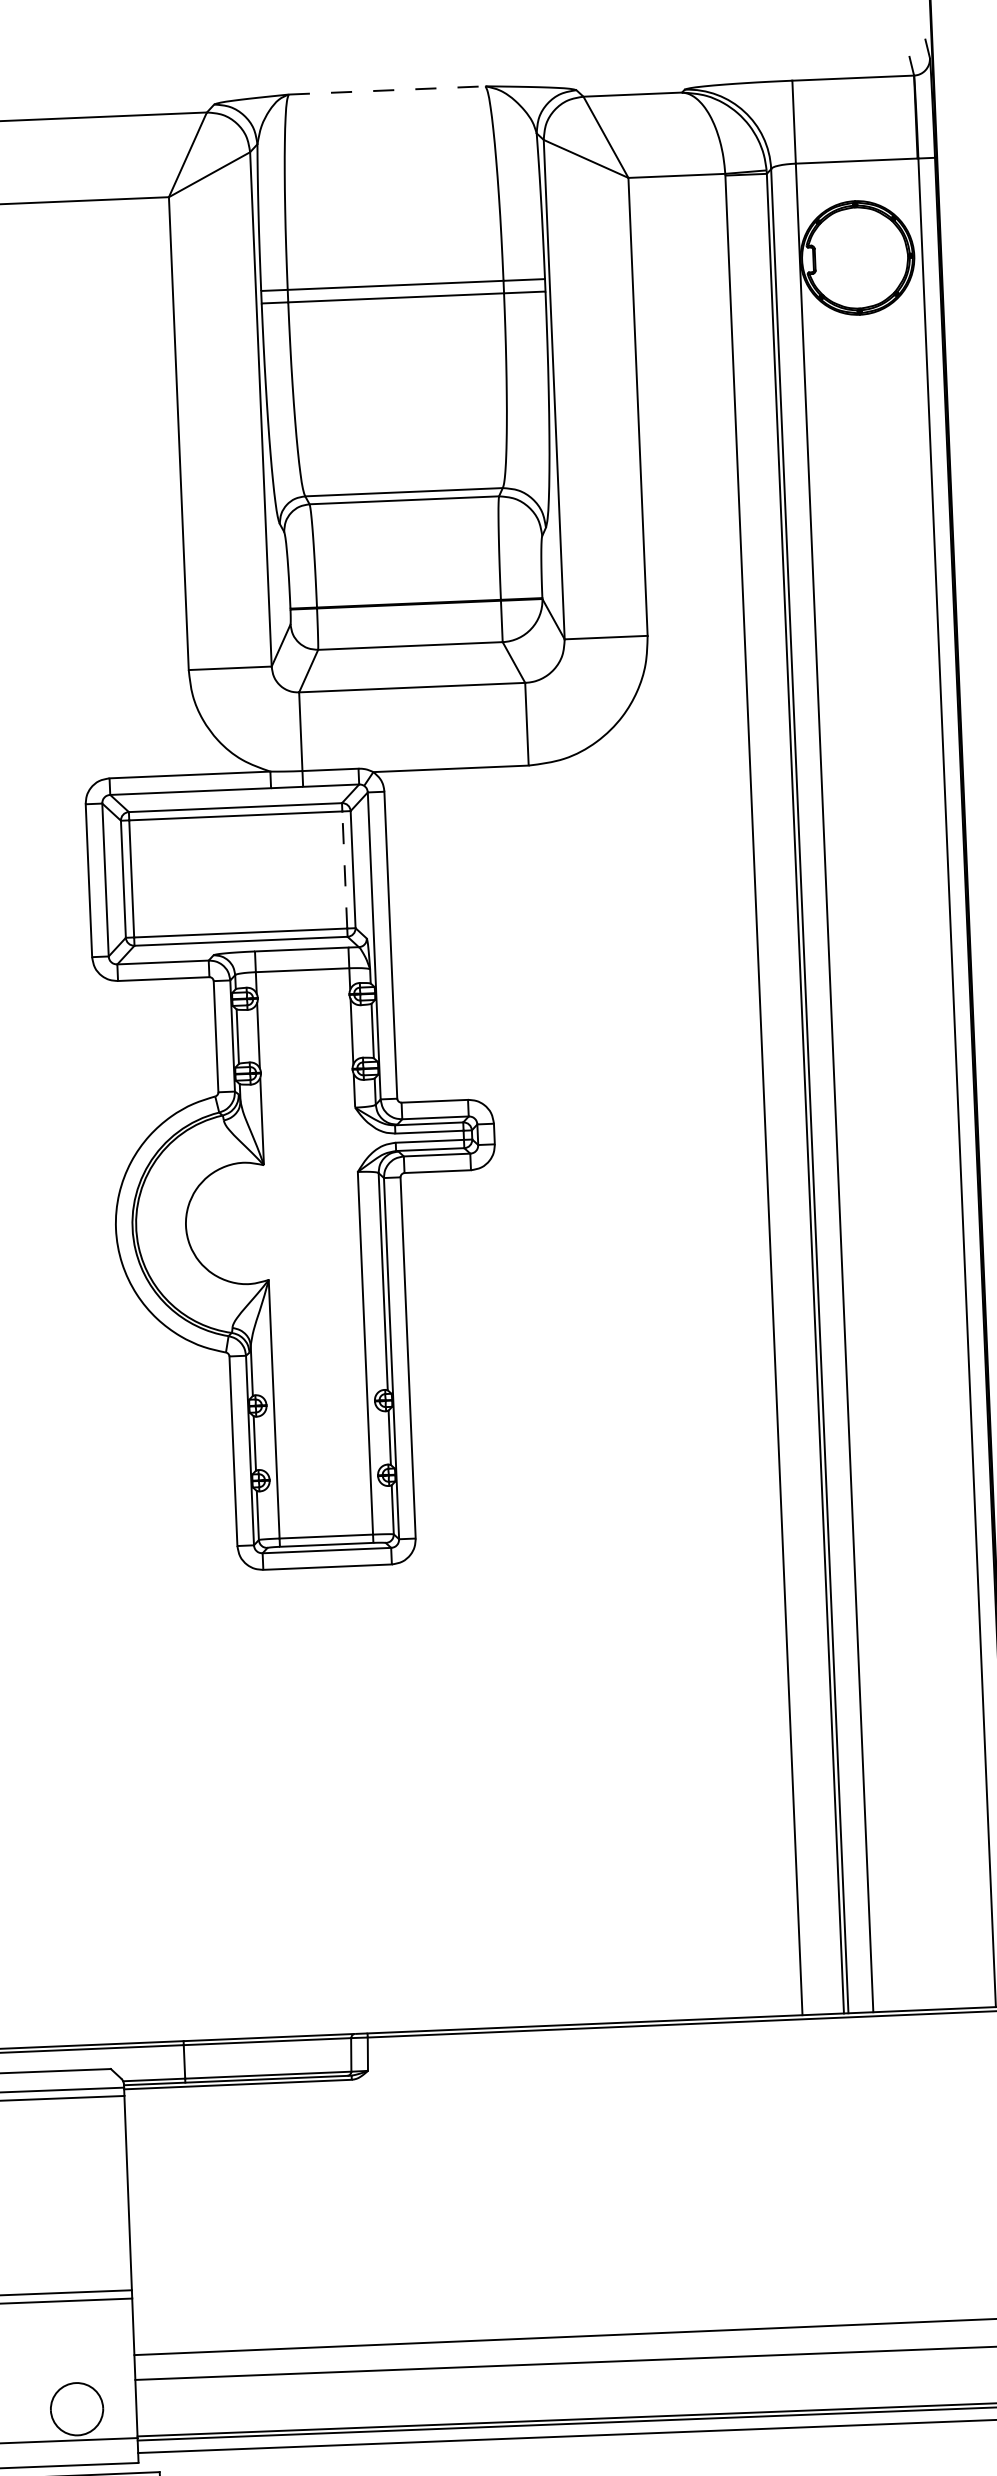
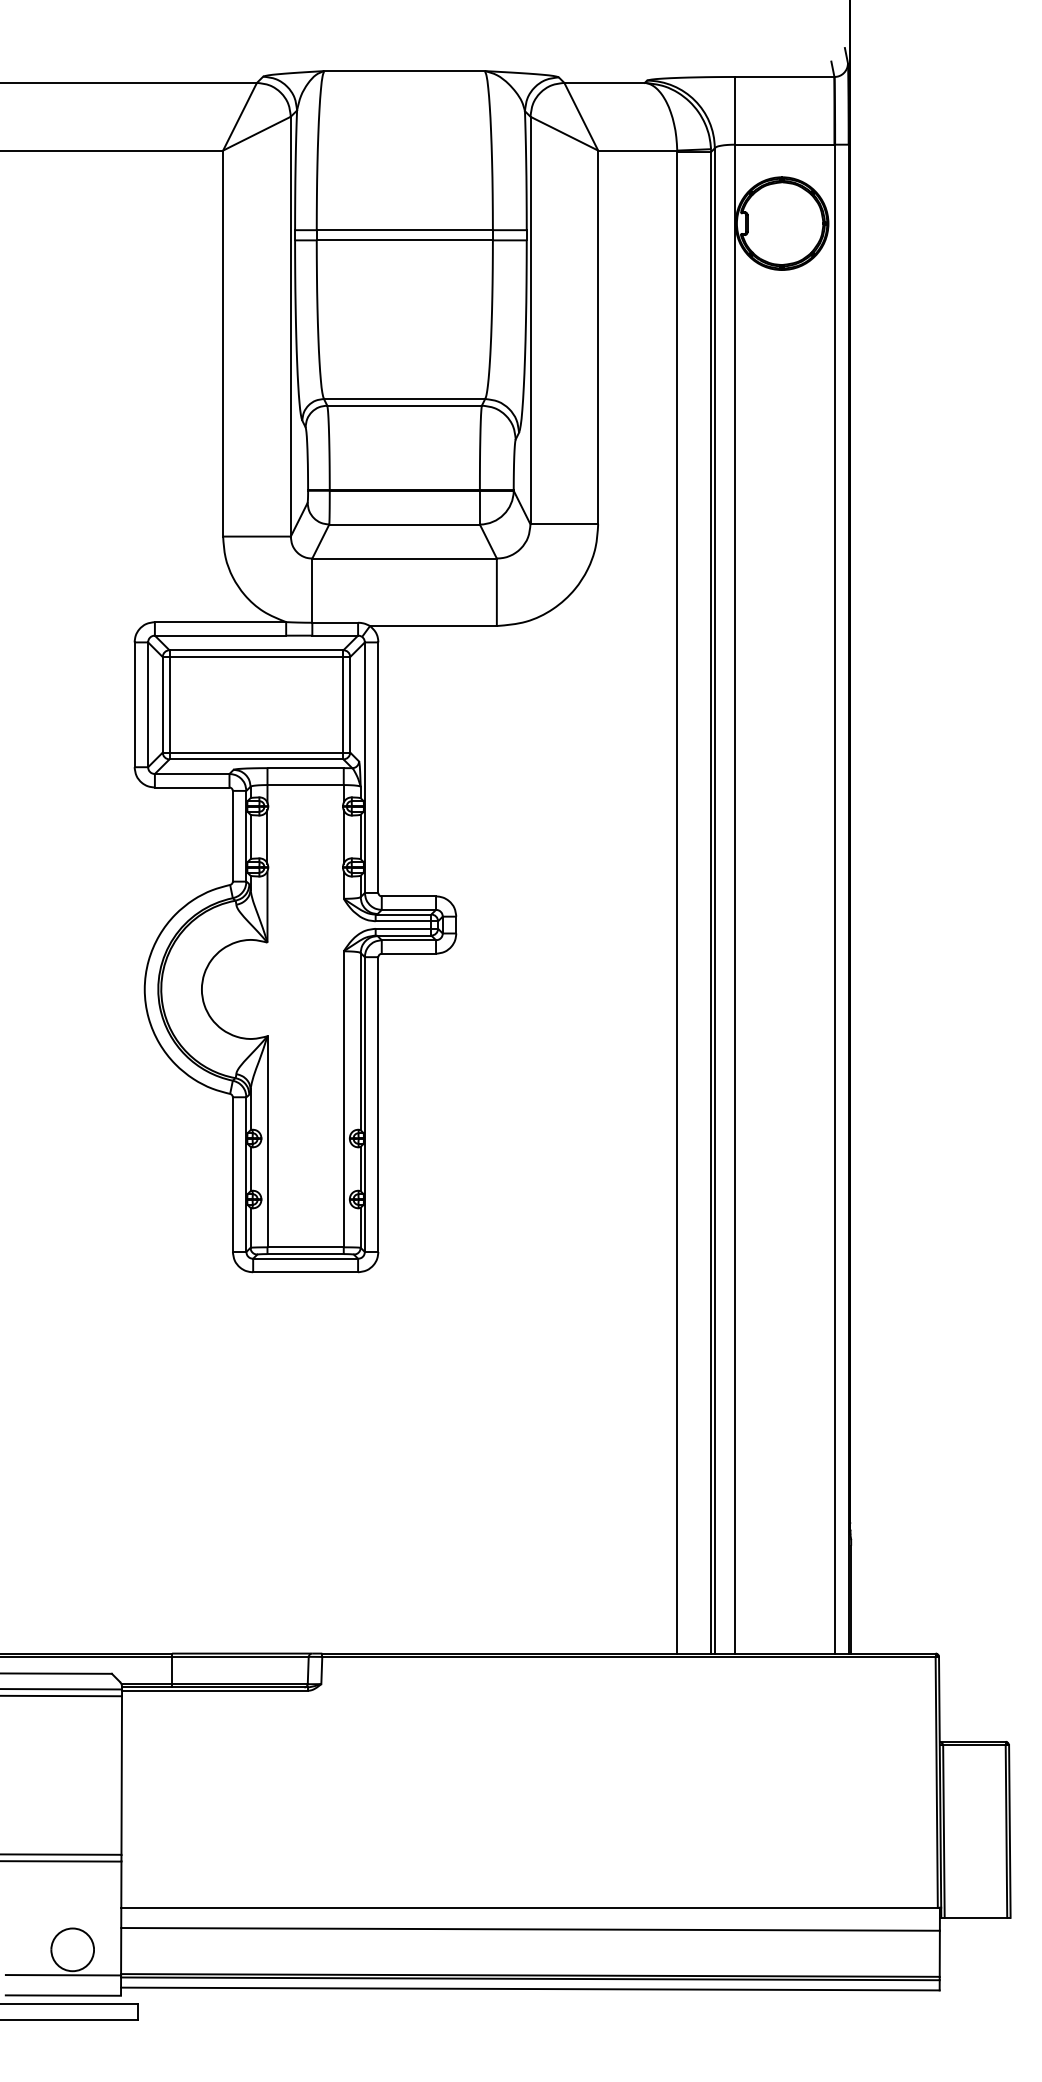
line: (388, 90) -> (405, 71), dashed -> solid
line: (344, 869) -> (343, 704), dashed -> solid

